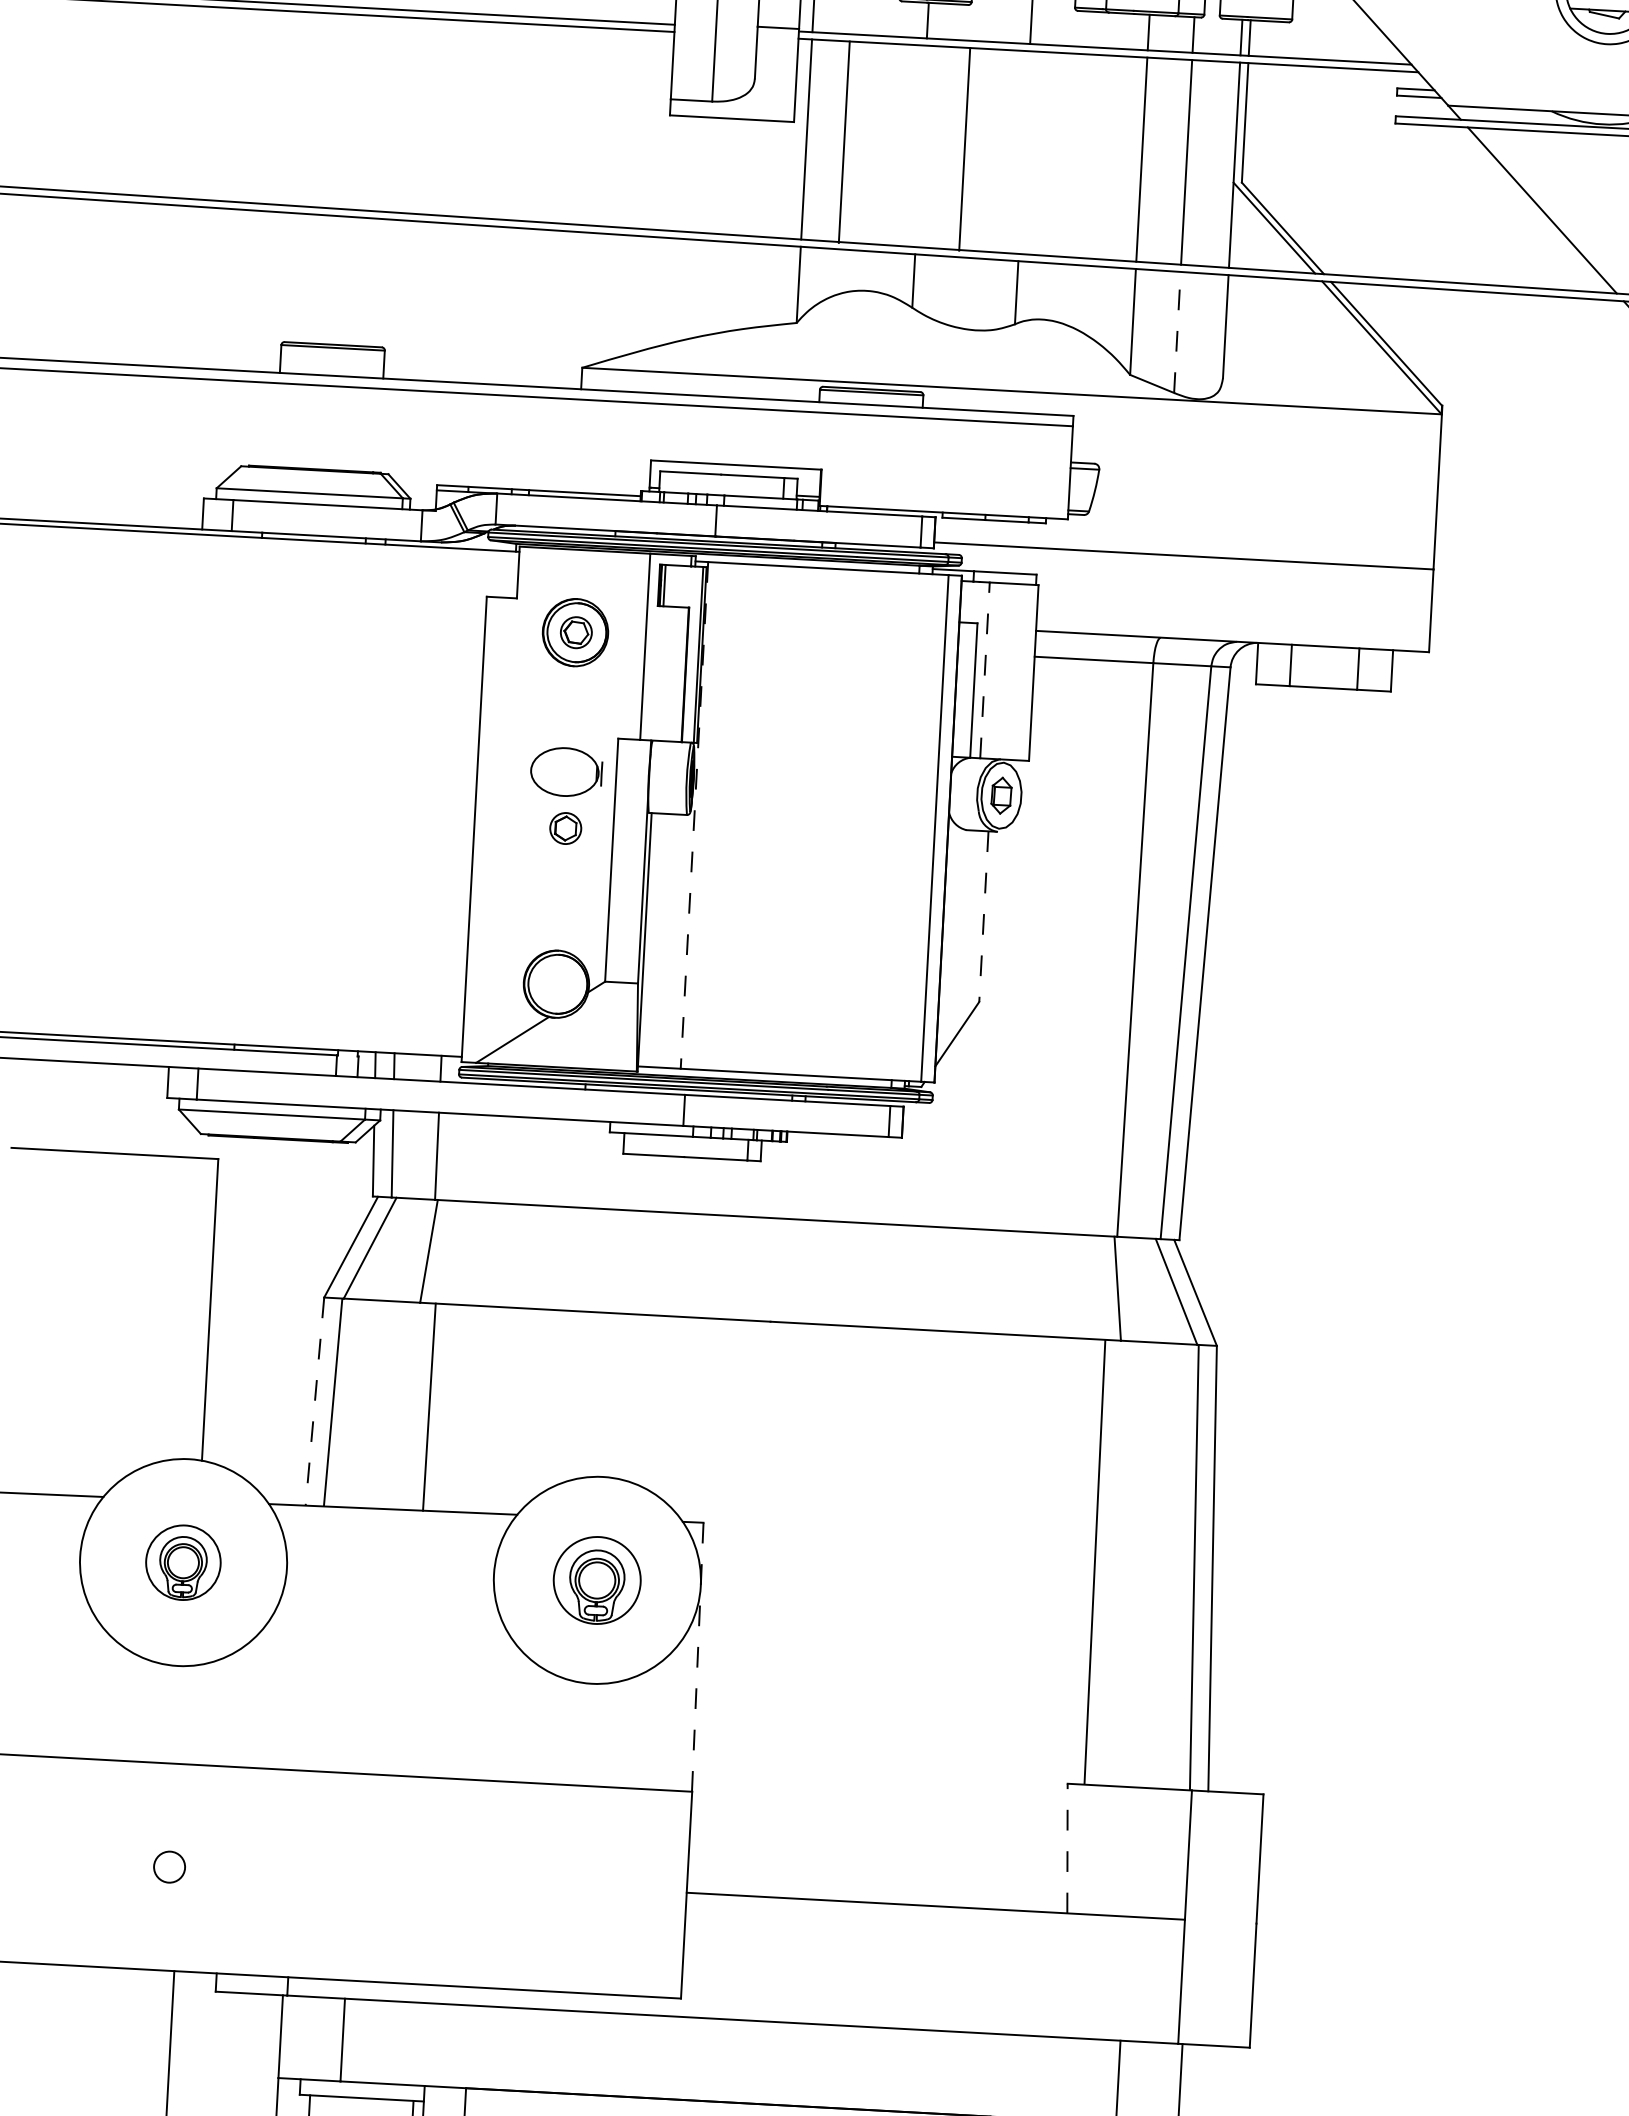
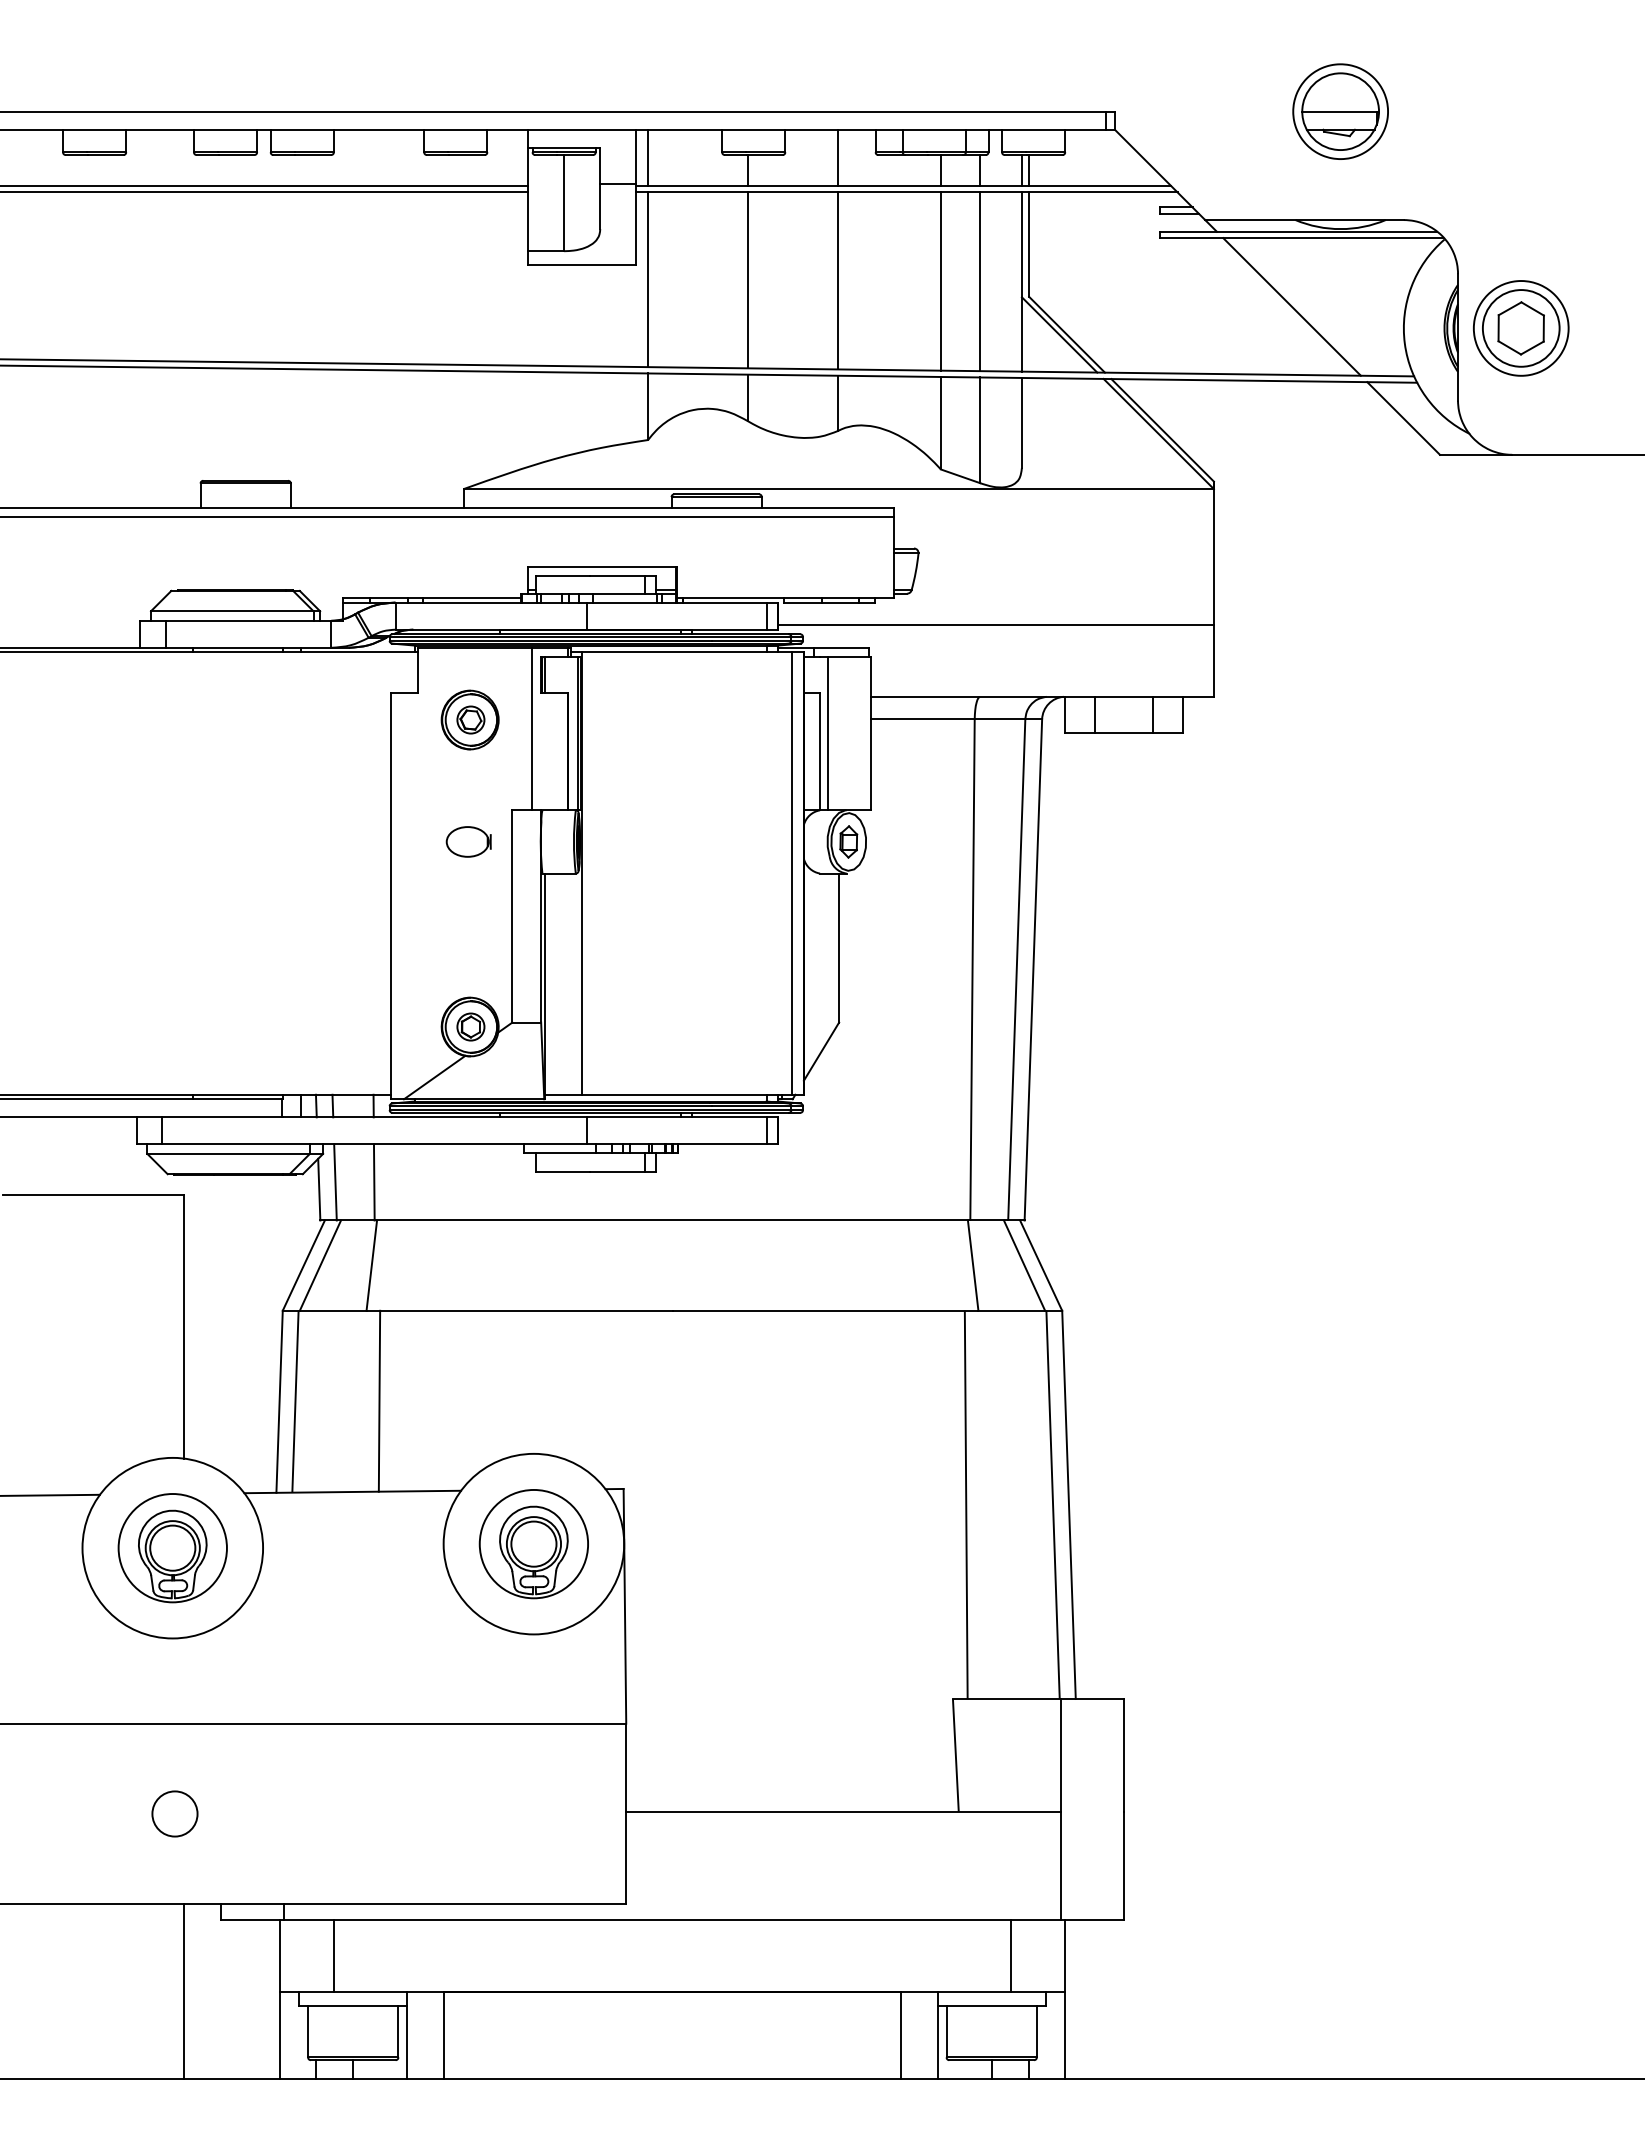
line: (844, 142) -> (748, 280), moved
line: (965, 148) -> (838, 280), moved
line: (1177, 332) -> (980, 430), dashed -> solid
line: (985, 670) -> (828, 733), dashed -> solid
part: (566, 771) -> (468, 841), size x0.71
line: (694, 816) -> (582, 874), dashed -> solid
part: (565, 827) -> (470, 1026), moved
line: (984, 917) -> (839, 948), dashed -> solid
line: (314, 1402) -> (279, 1402), dashed -> solid
part: (183, 1562) -> (172, 1548), size x1.67
part: (596, 1580) -> (533, 1544), size x1.43
line: (697, 1657) -> (624, 1606), dashed -> solid
line: (1067, 1847) -> (955, 1754), dashed -> solid
circle: (169, 1866) -> (174, 1813), size x1.67

